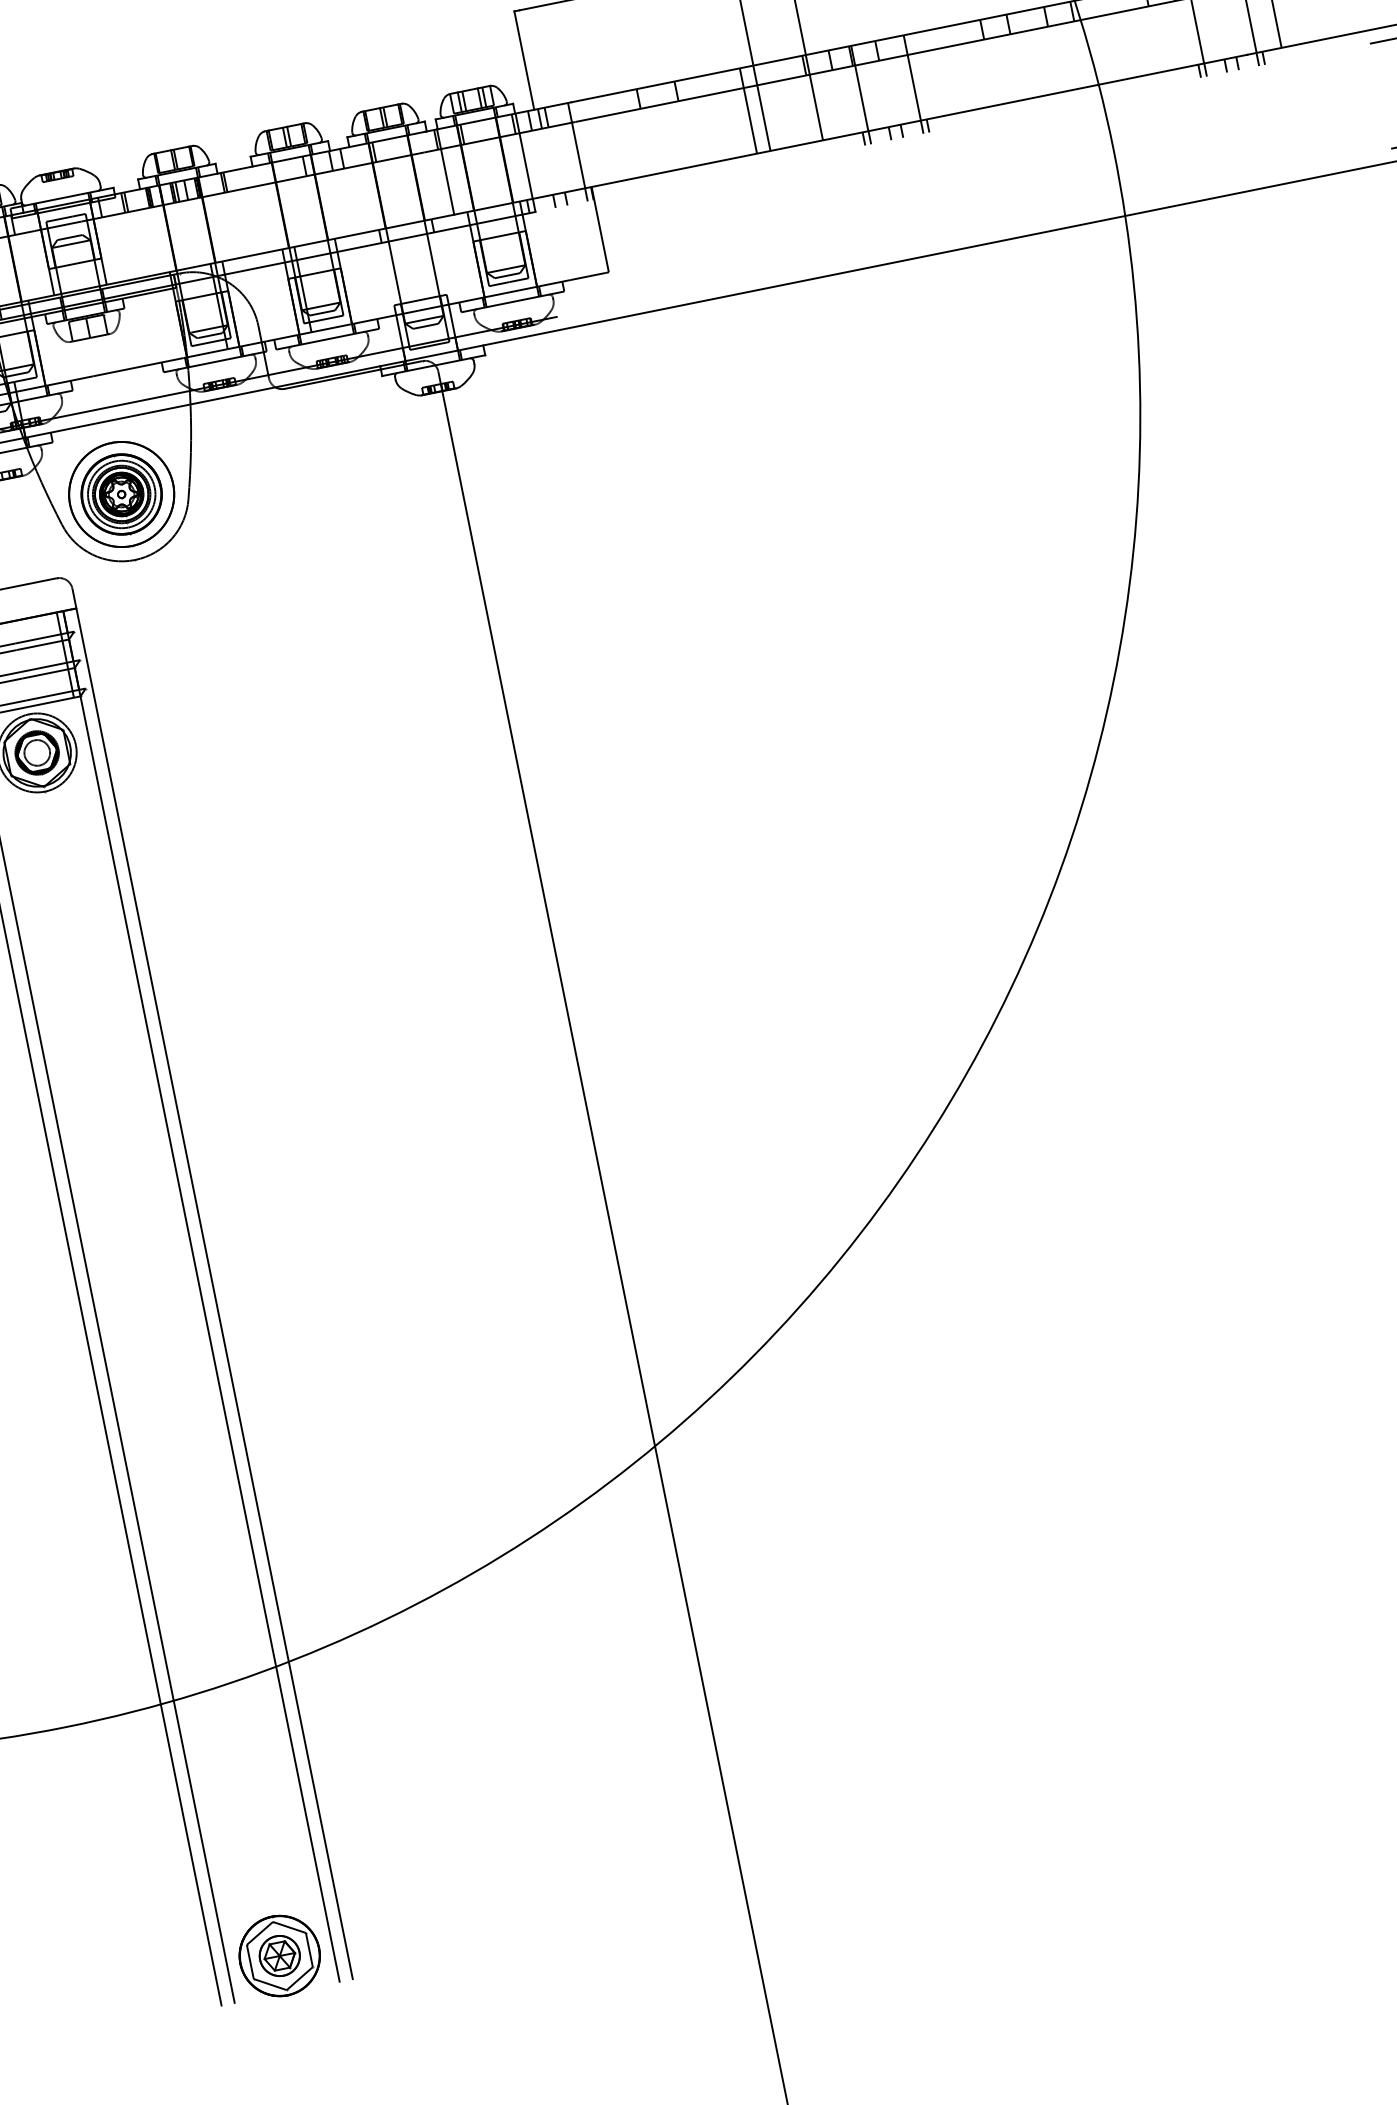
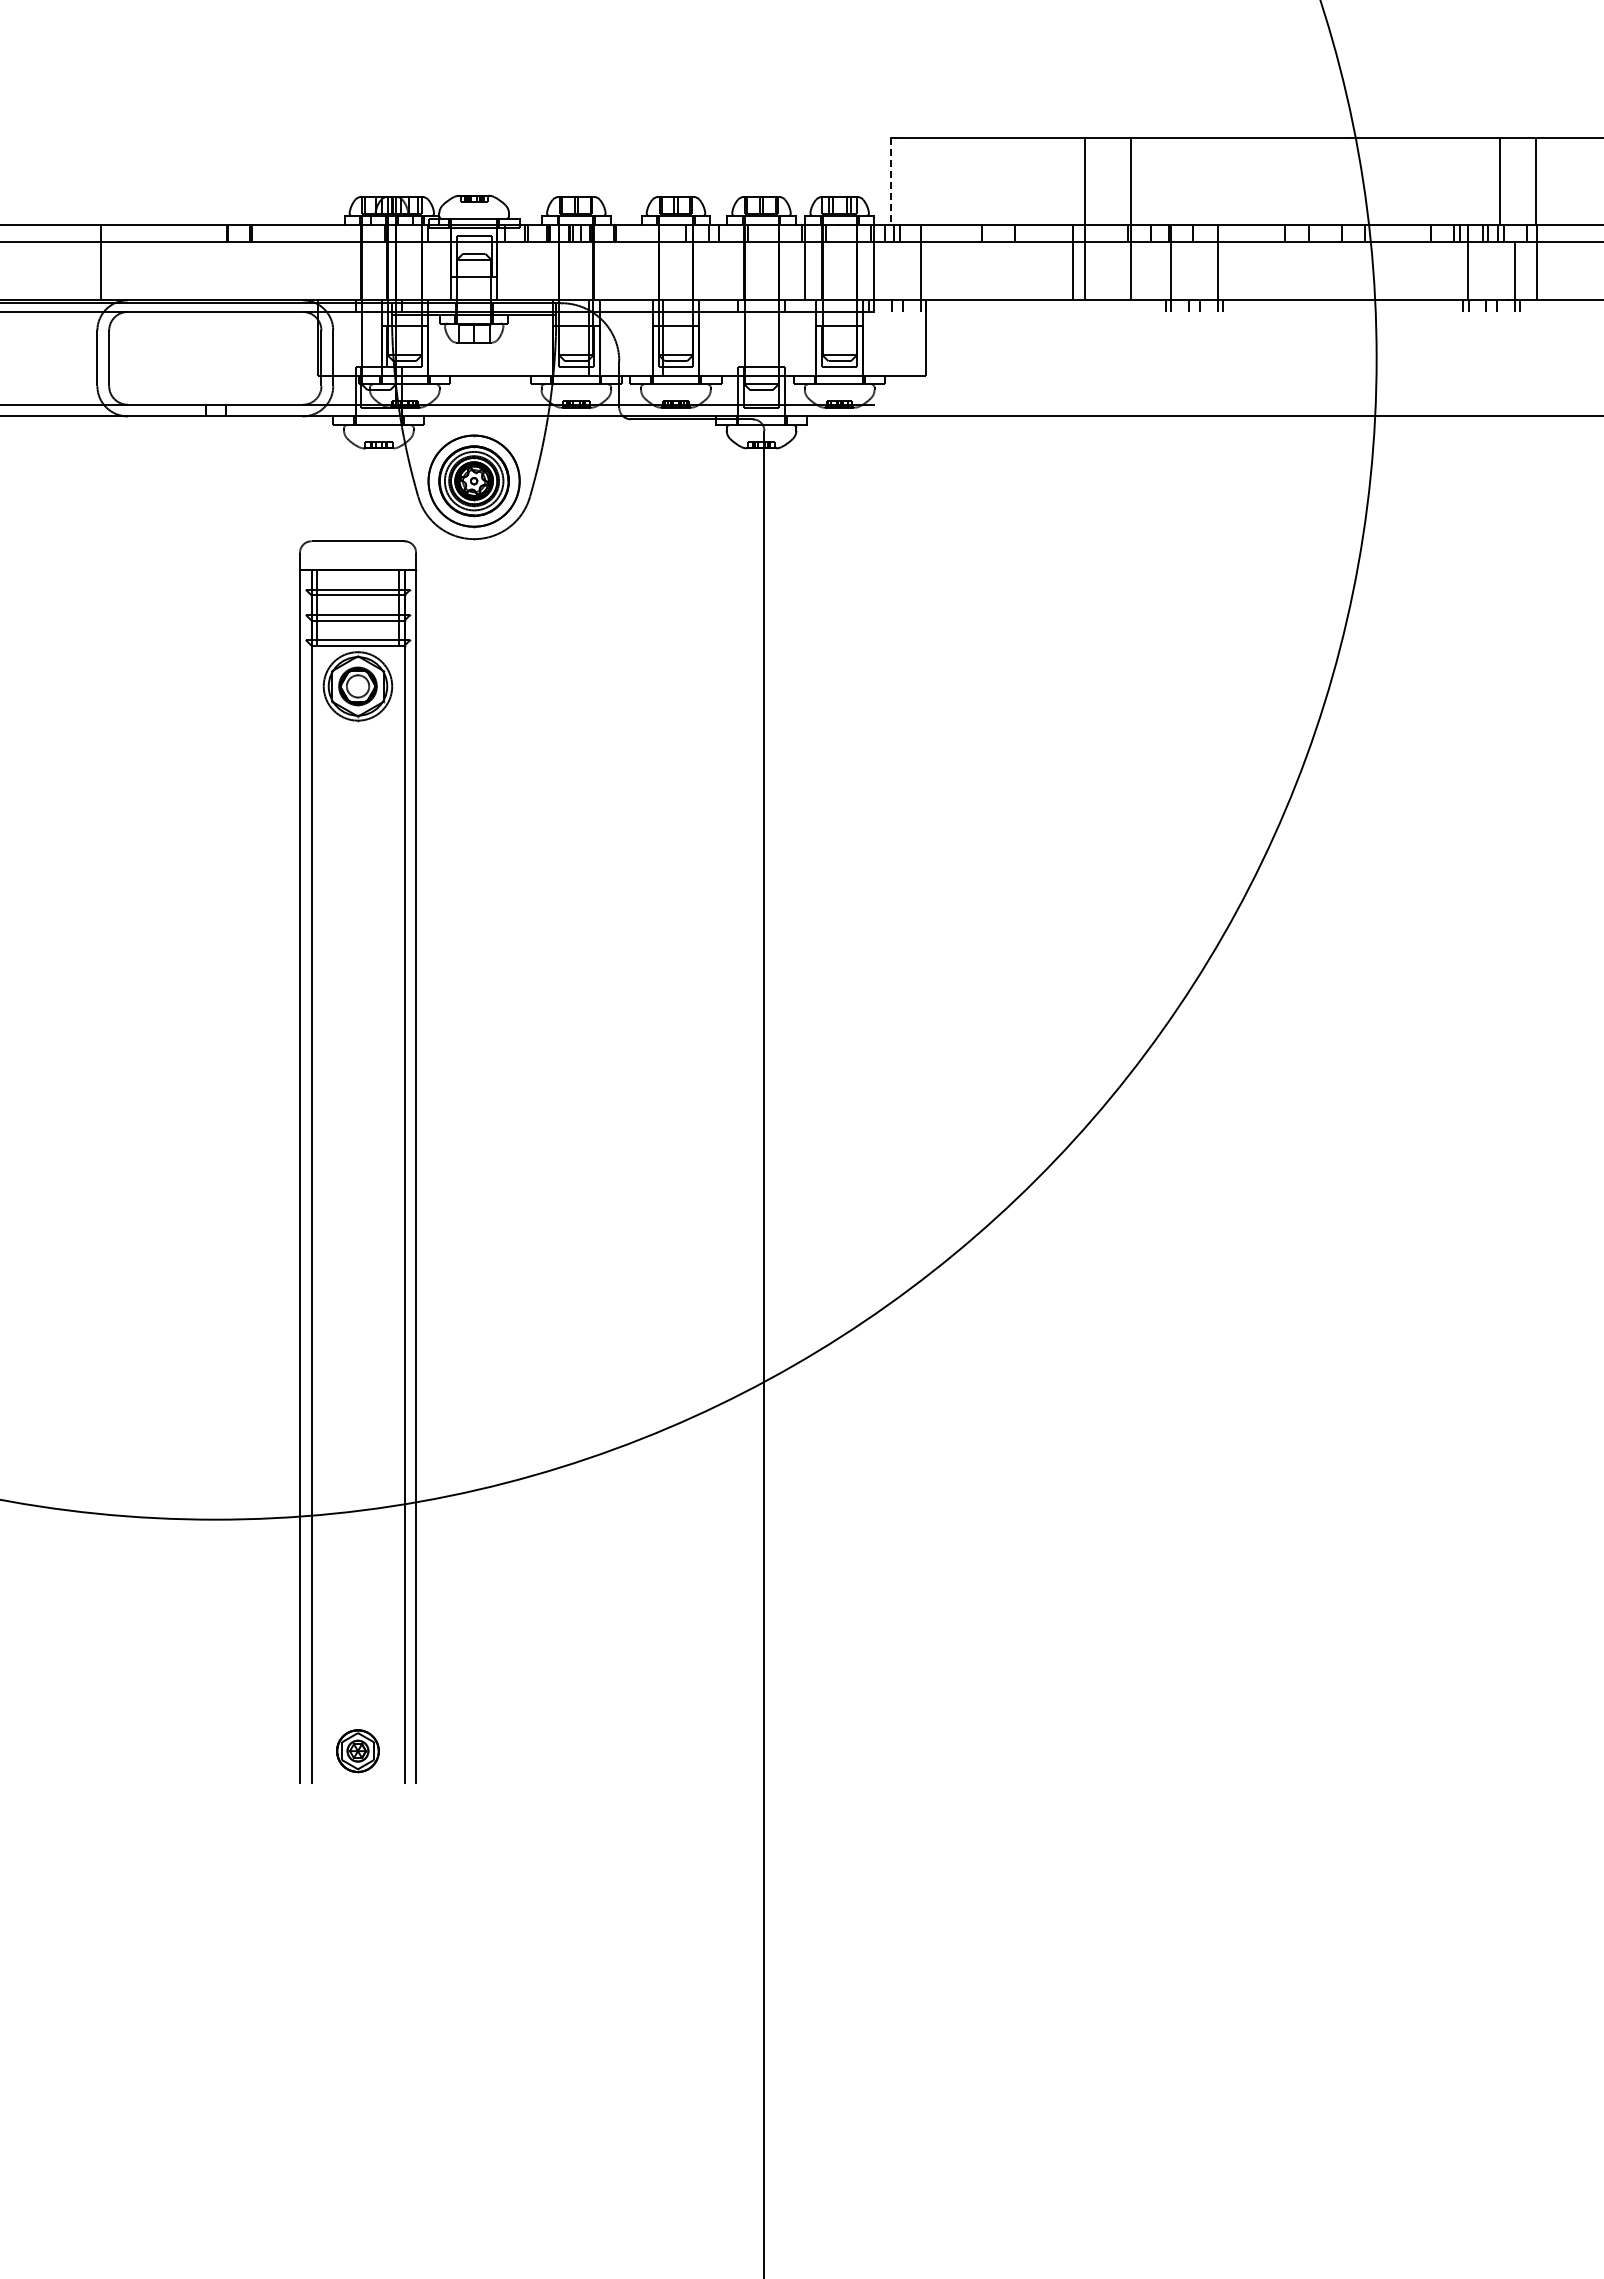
line: (523, 60) -> (890, 181), solid -> dashed
part: (279, 1956) -> (357, 1751), size x0.6

